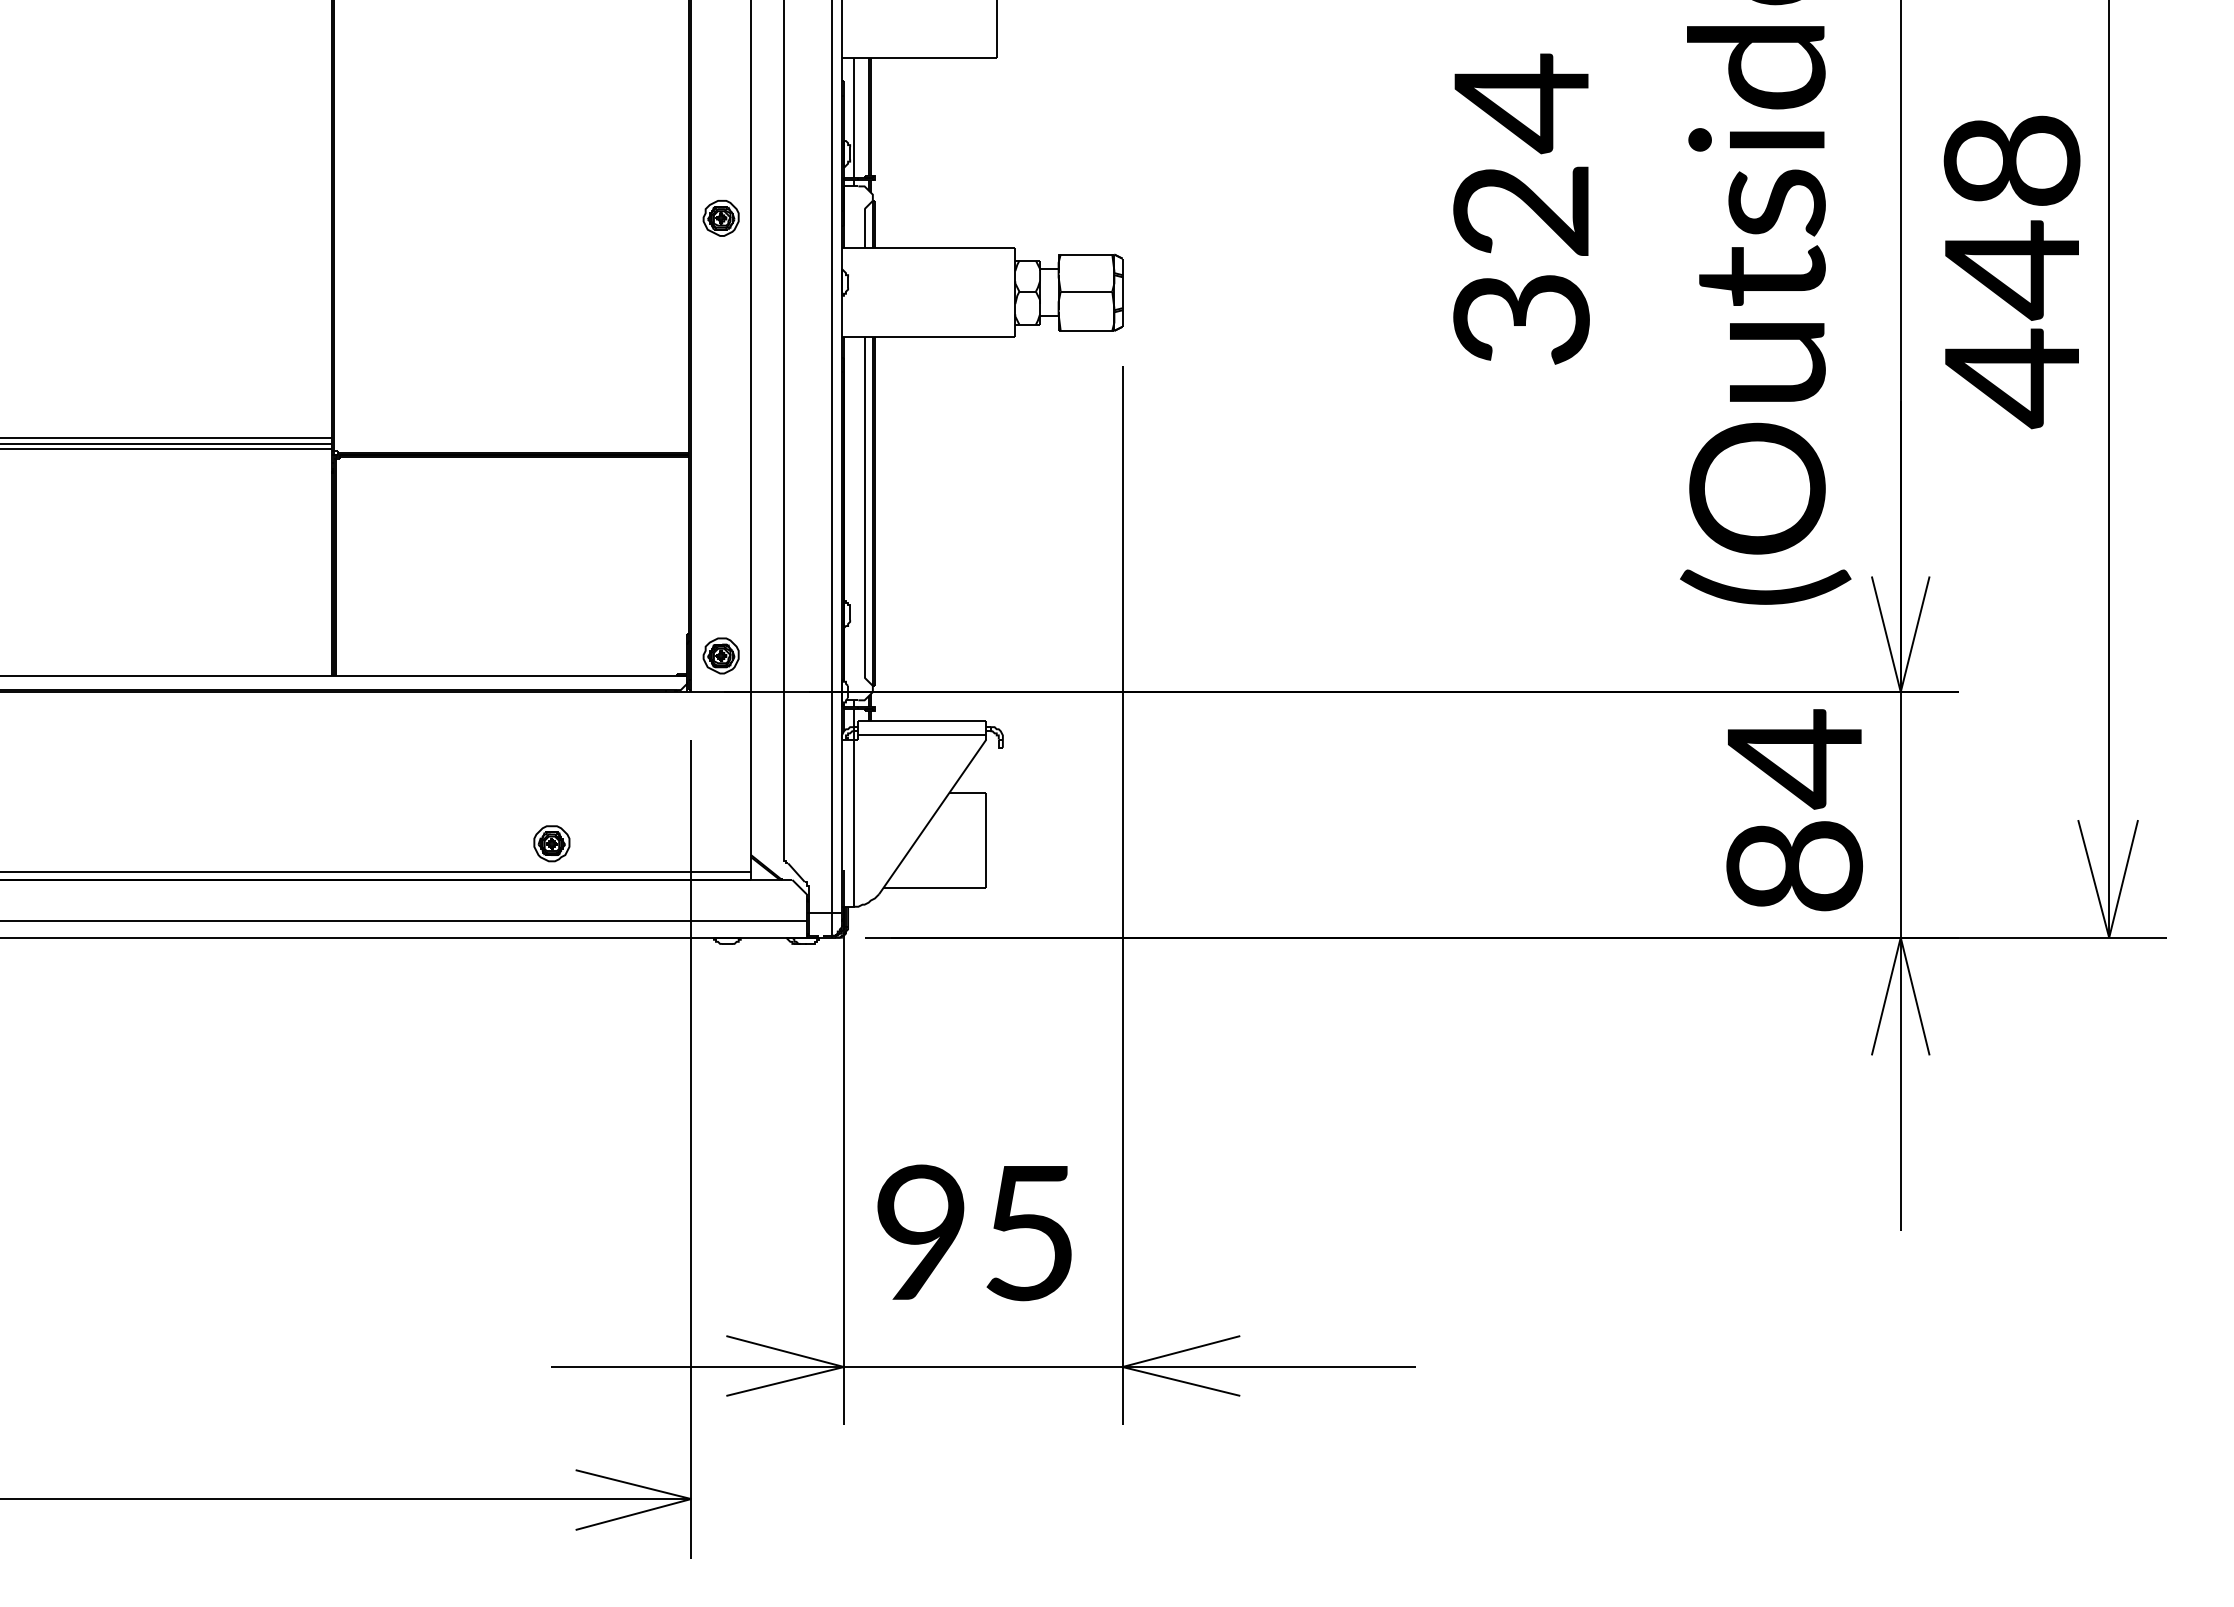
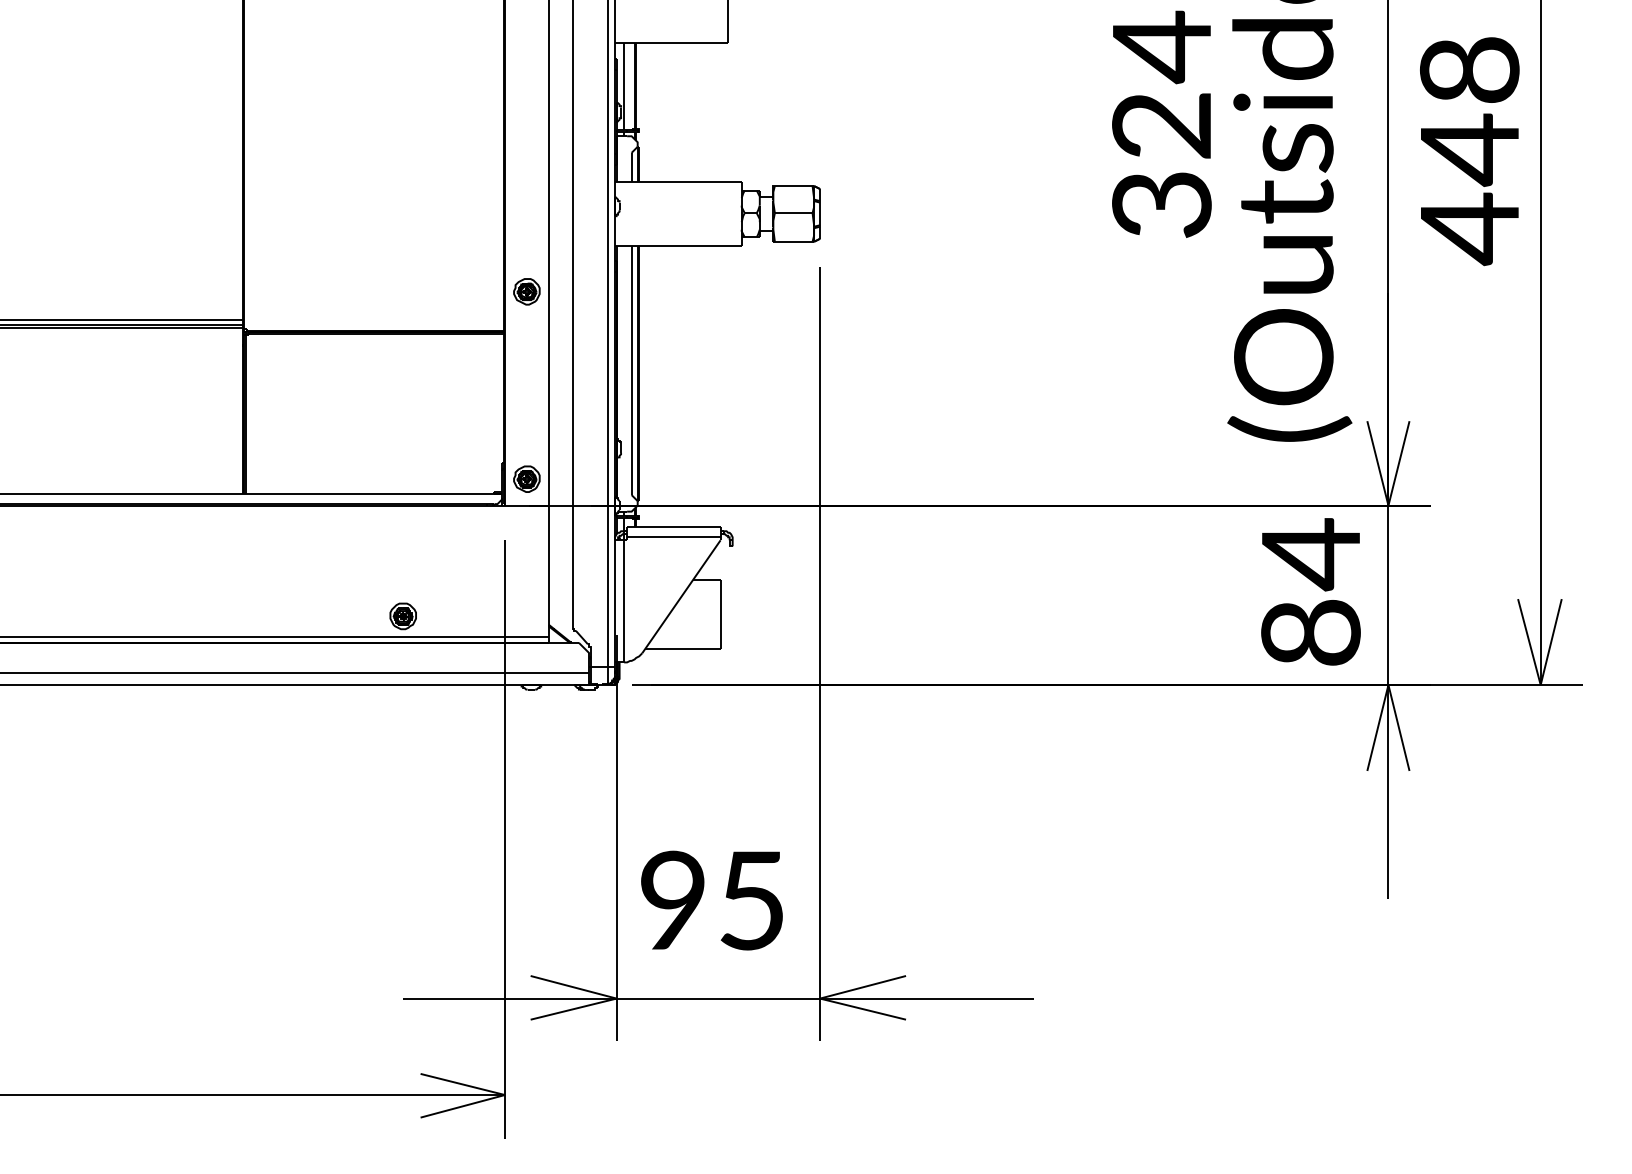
text: (1521, 208) -> (1161, 123), moved
part: (720, 218) -> (526, 291), moved
text: (2011, 272) -> (1469, 151), moved

